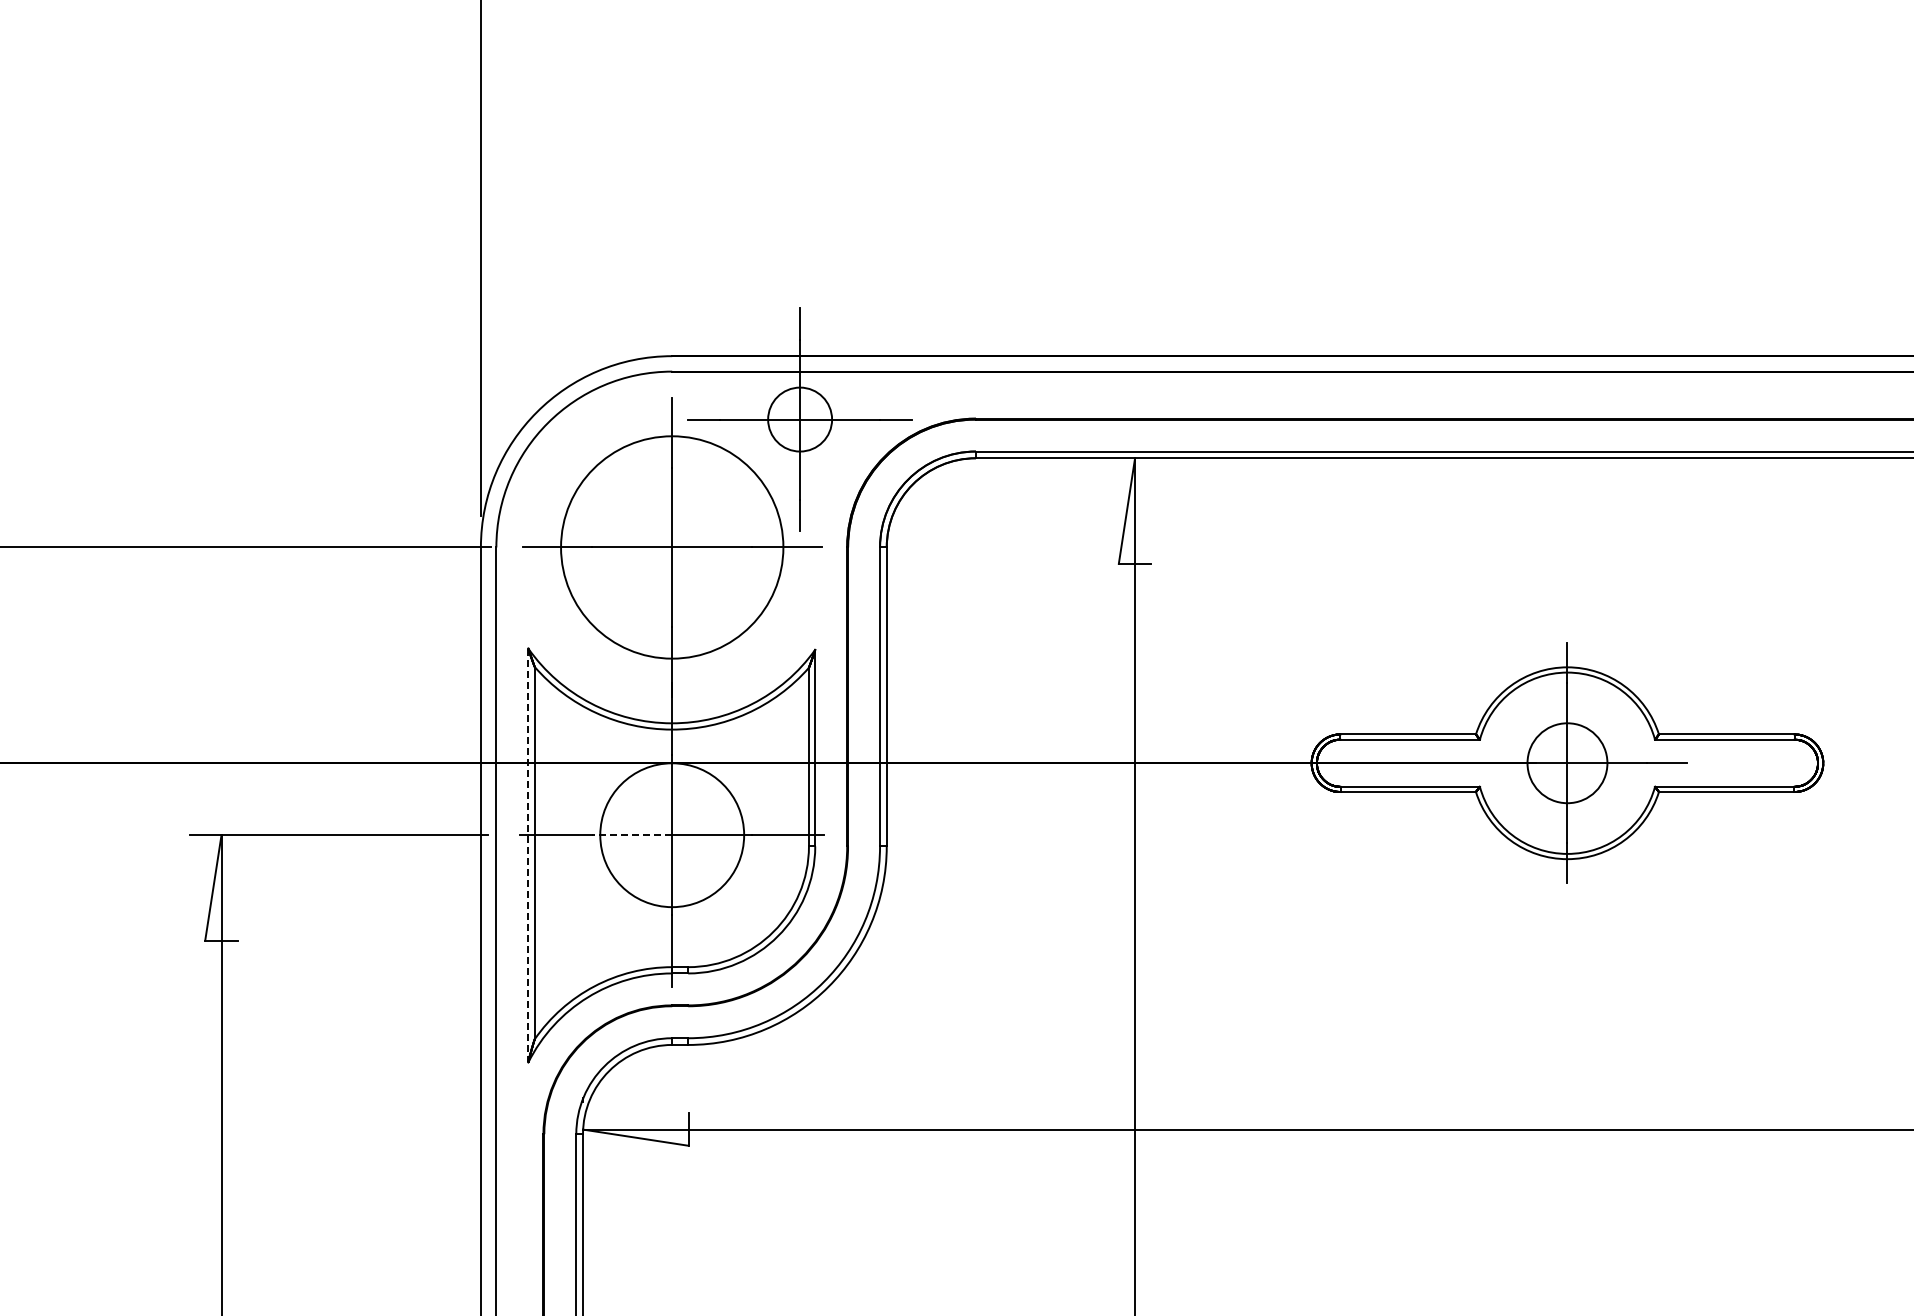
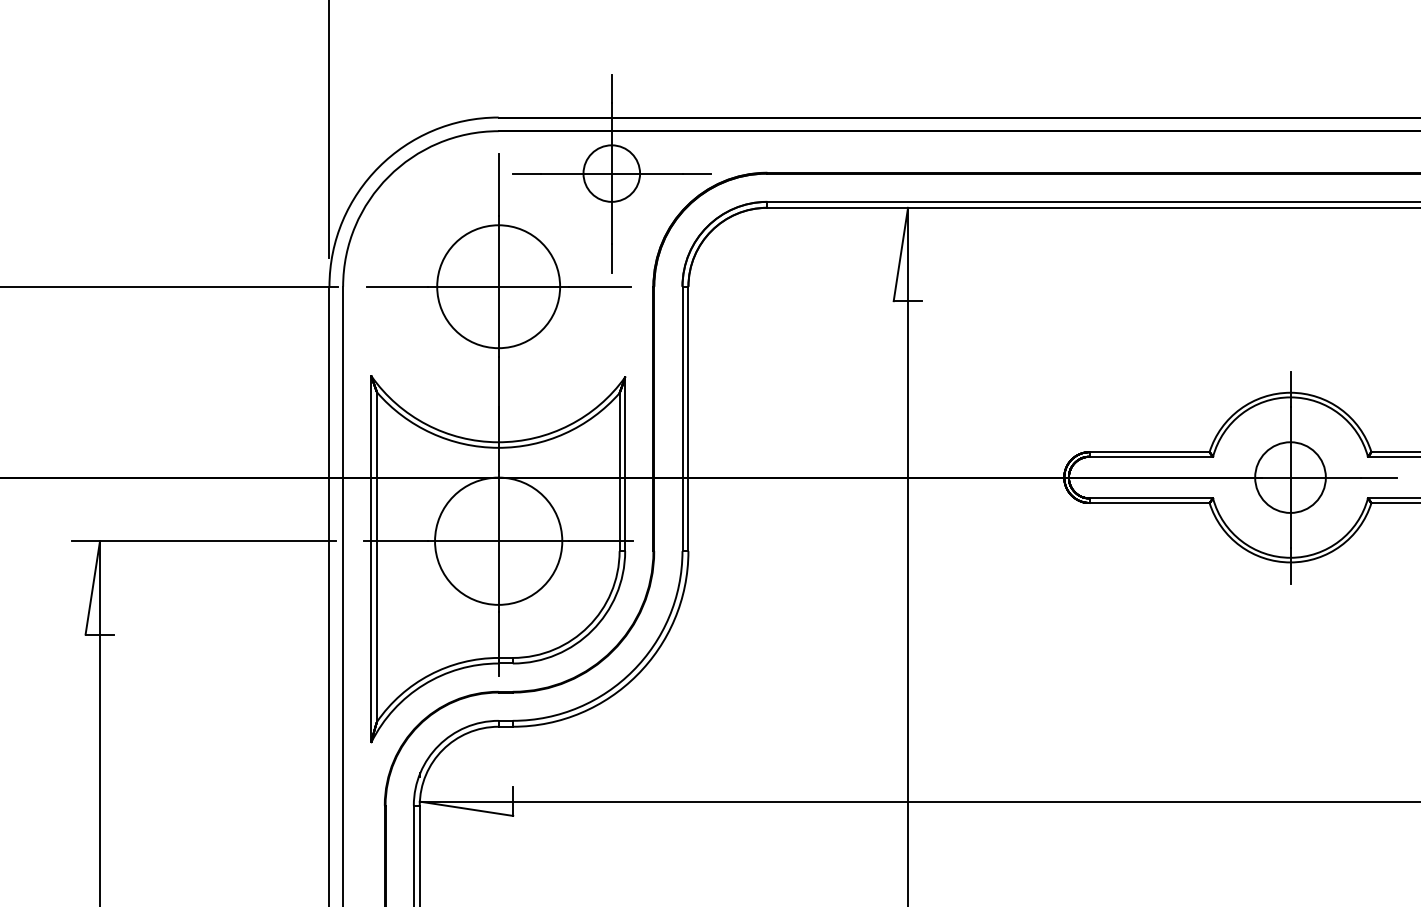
circle: (671, 546) -> (498, 285), size x0.62
line: (632, 835) -> (463, 541), dashed -> solid
line: (528, 855) -> (371, 559), dashed -> solid

